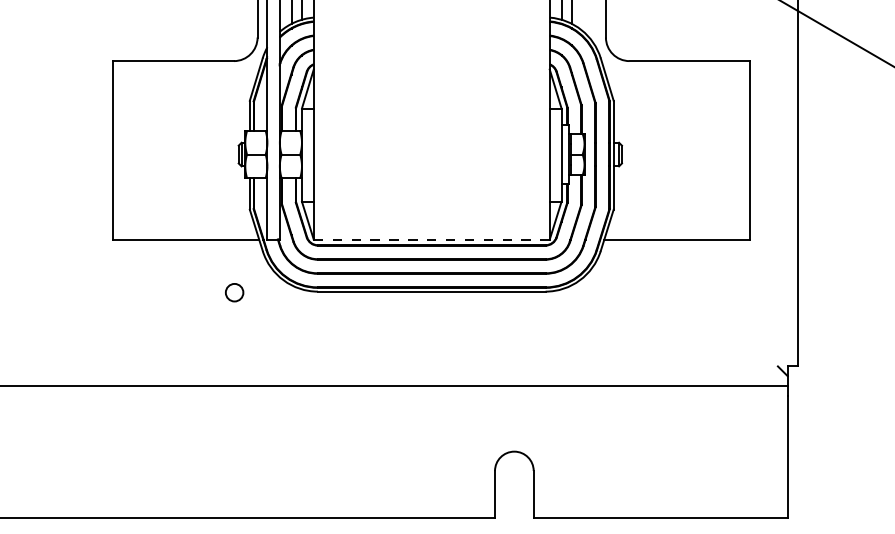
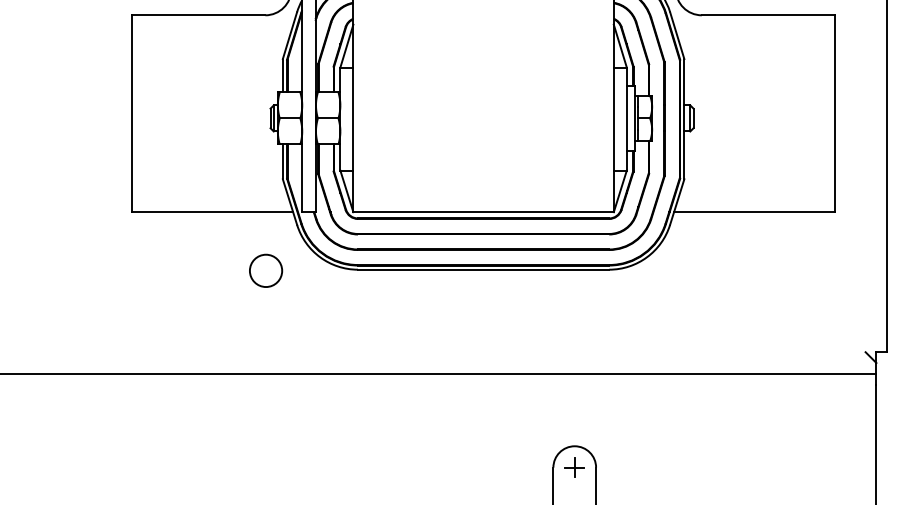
line: (432, 239) -> (484, 212), dashed -> solid
circle: (234, 292) -> (265, 270), size x1.67
part: (514, 471) -> (574, 468), added

